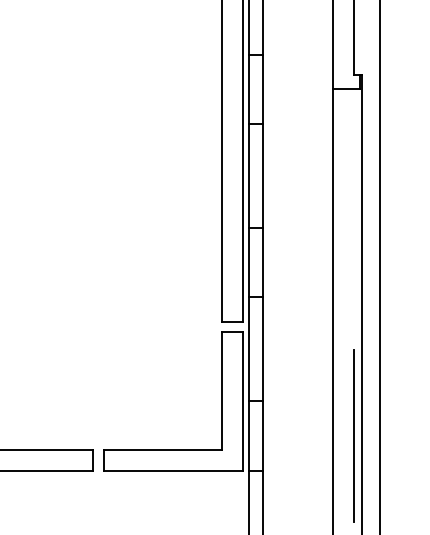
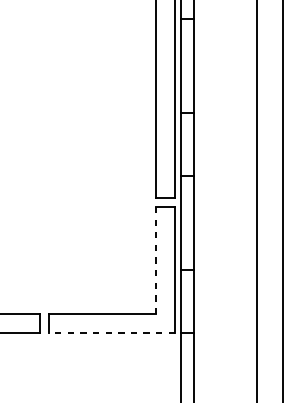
line: (221, 390) -> (155, 260), solid -> dashed
line: (353, 435) -> (275, 301), removed
line: (172, 470) -> (111, 332), solid -> dashed

